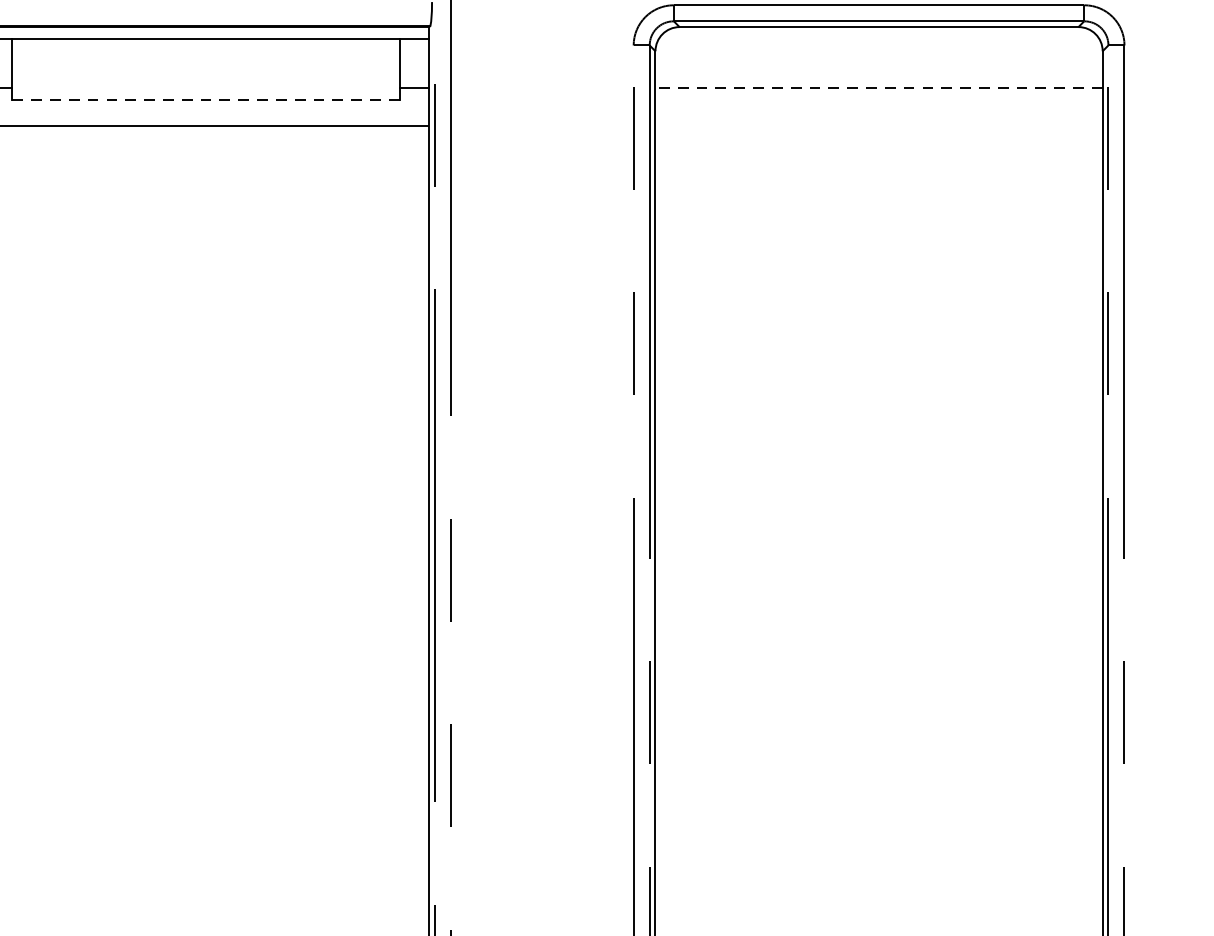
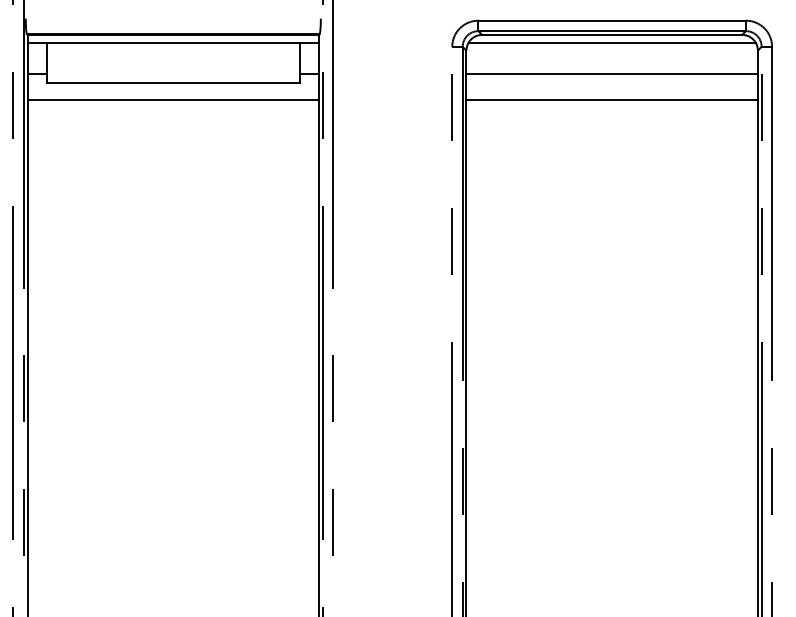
line: (878, 38) -> (611, 42), added
line: (879, 87) -> (612, 74), dashed -> solid
line: (204, 100) -> (172, 82), dashed -> solid
line: (878, 126) -> (611, 99), added

